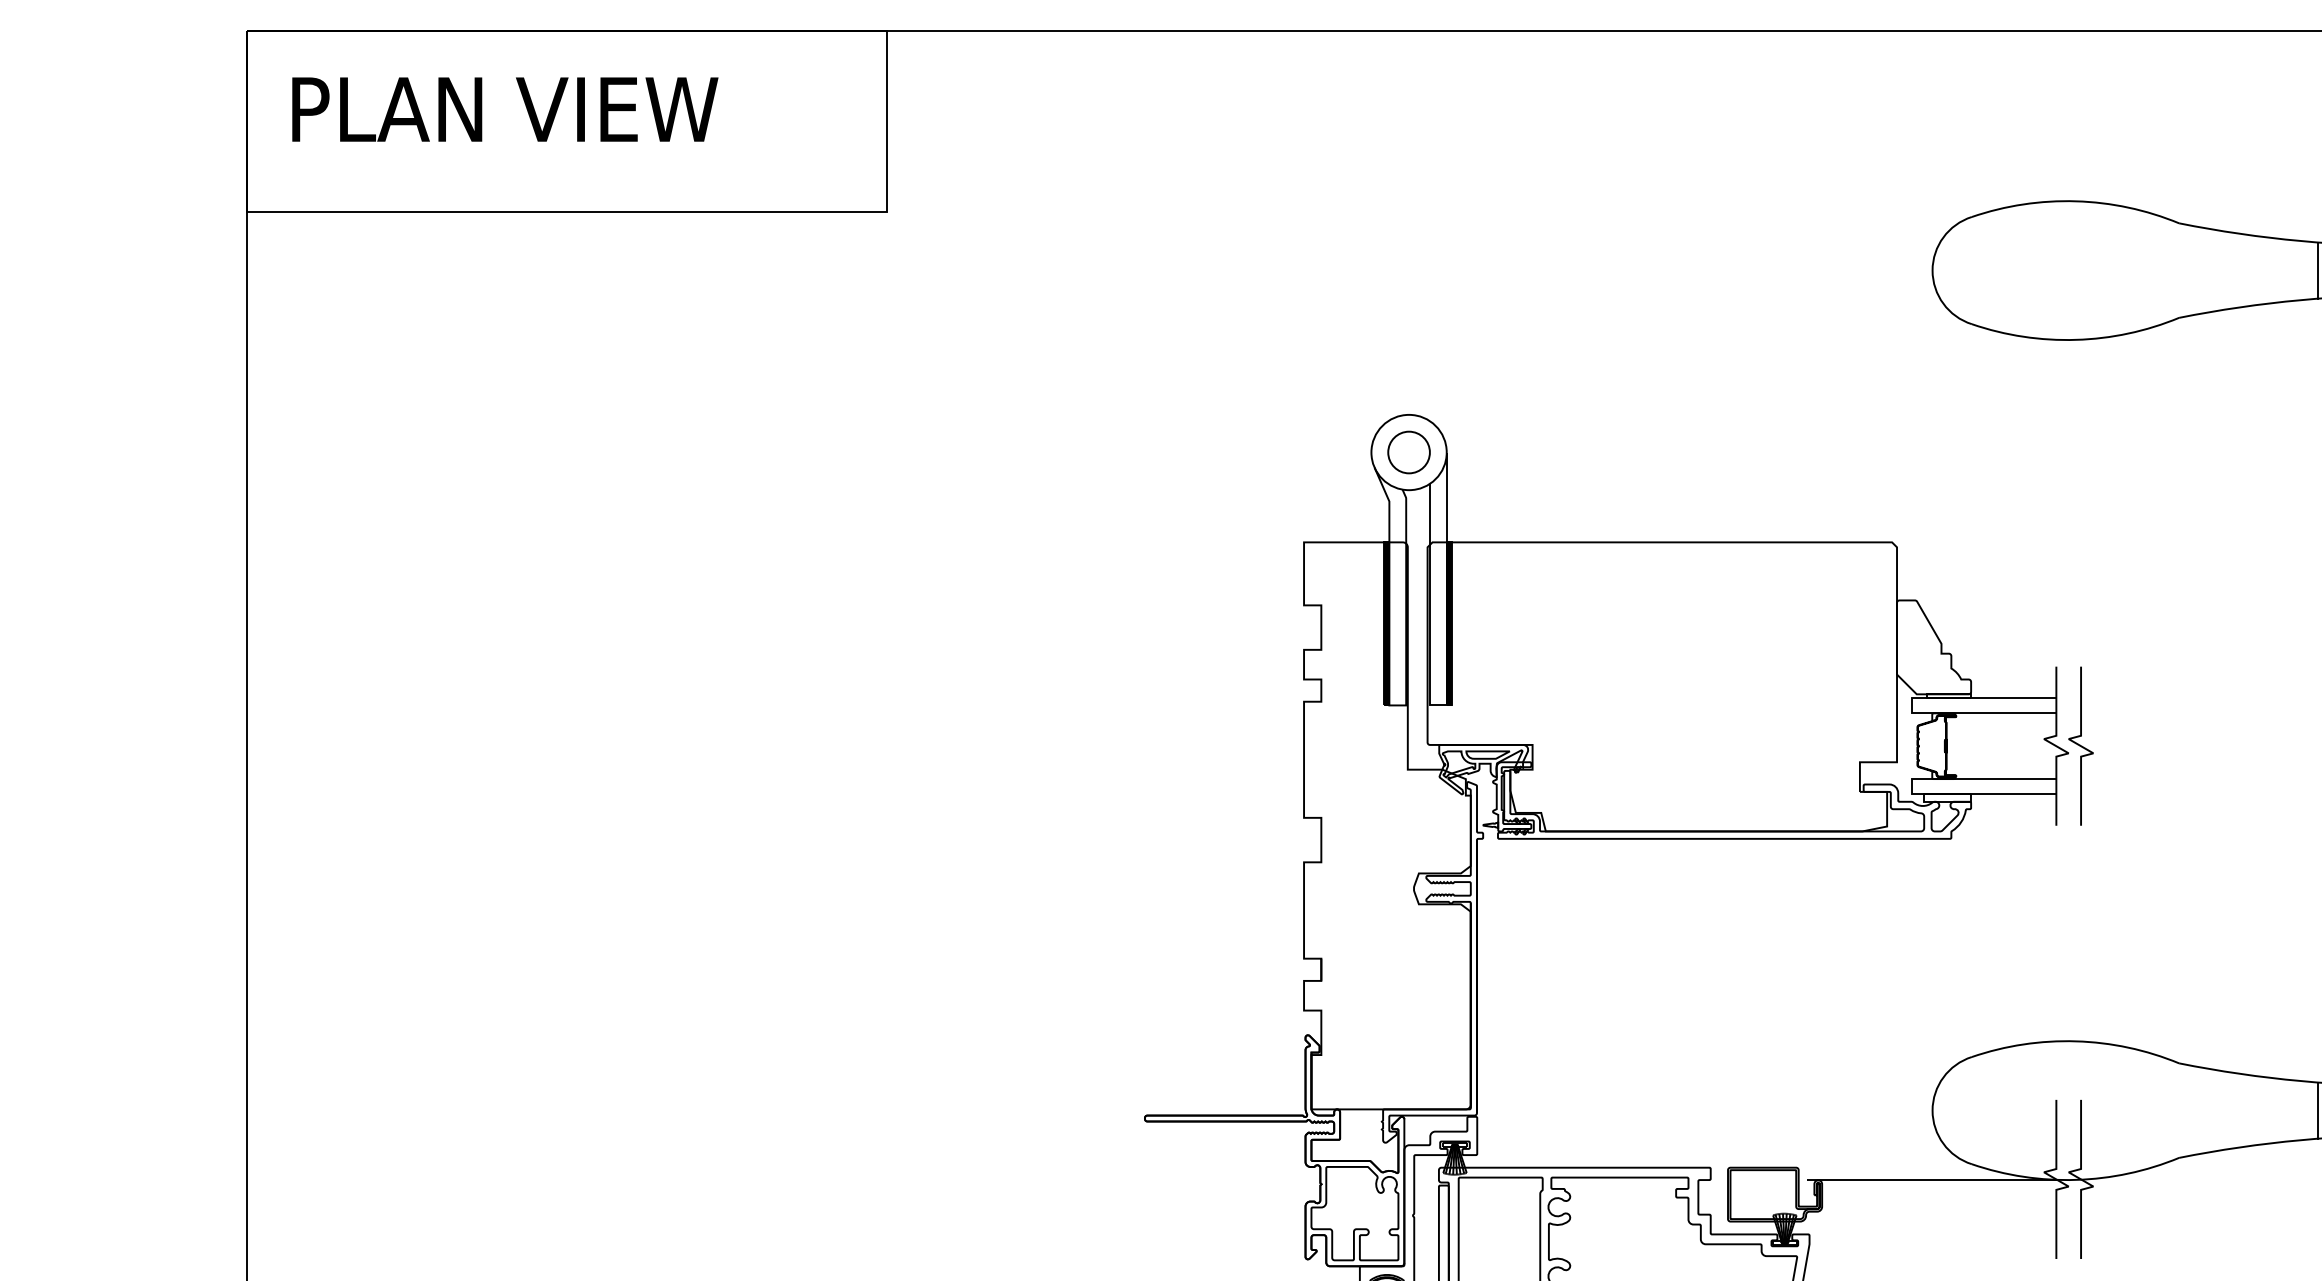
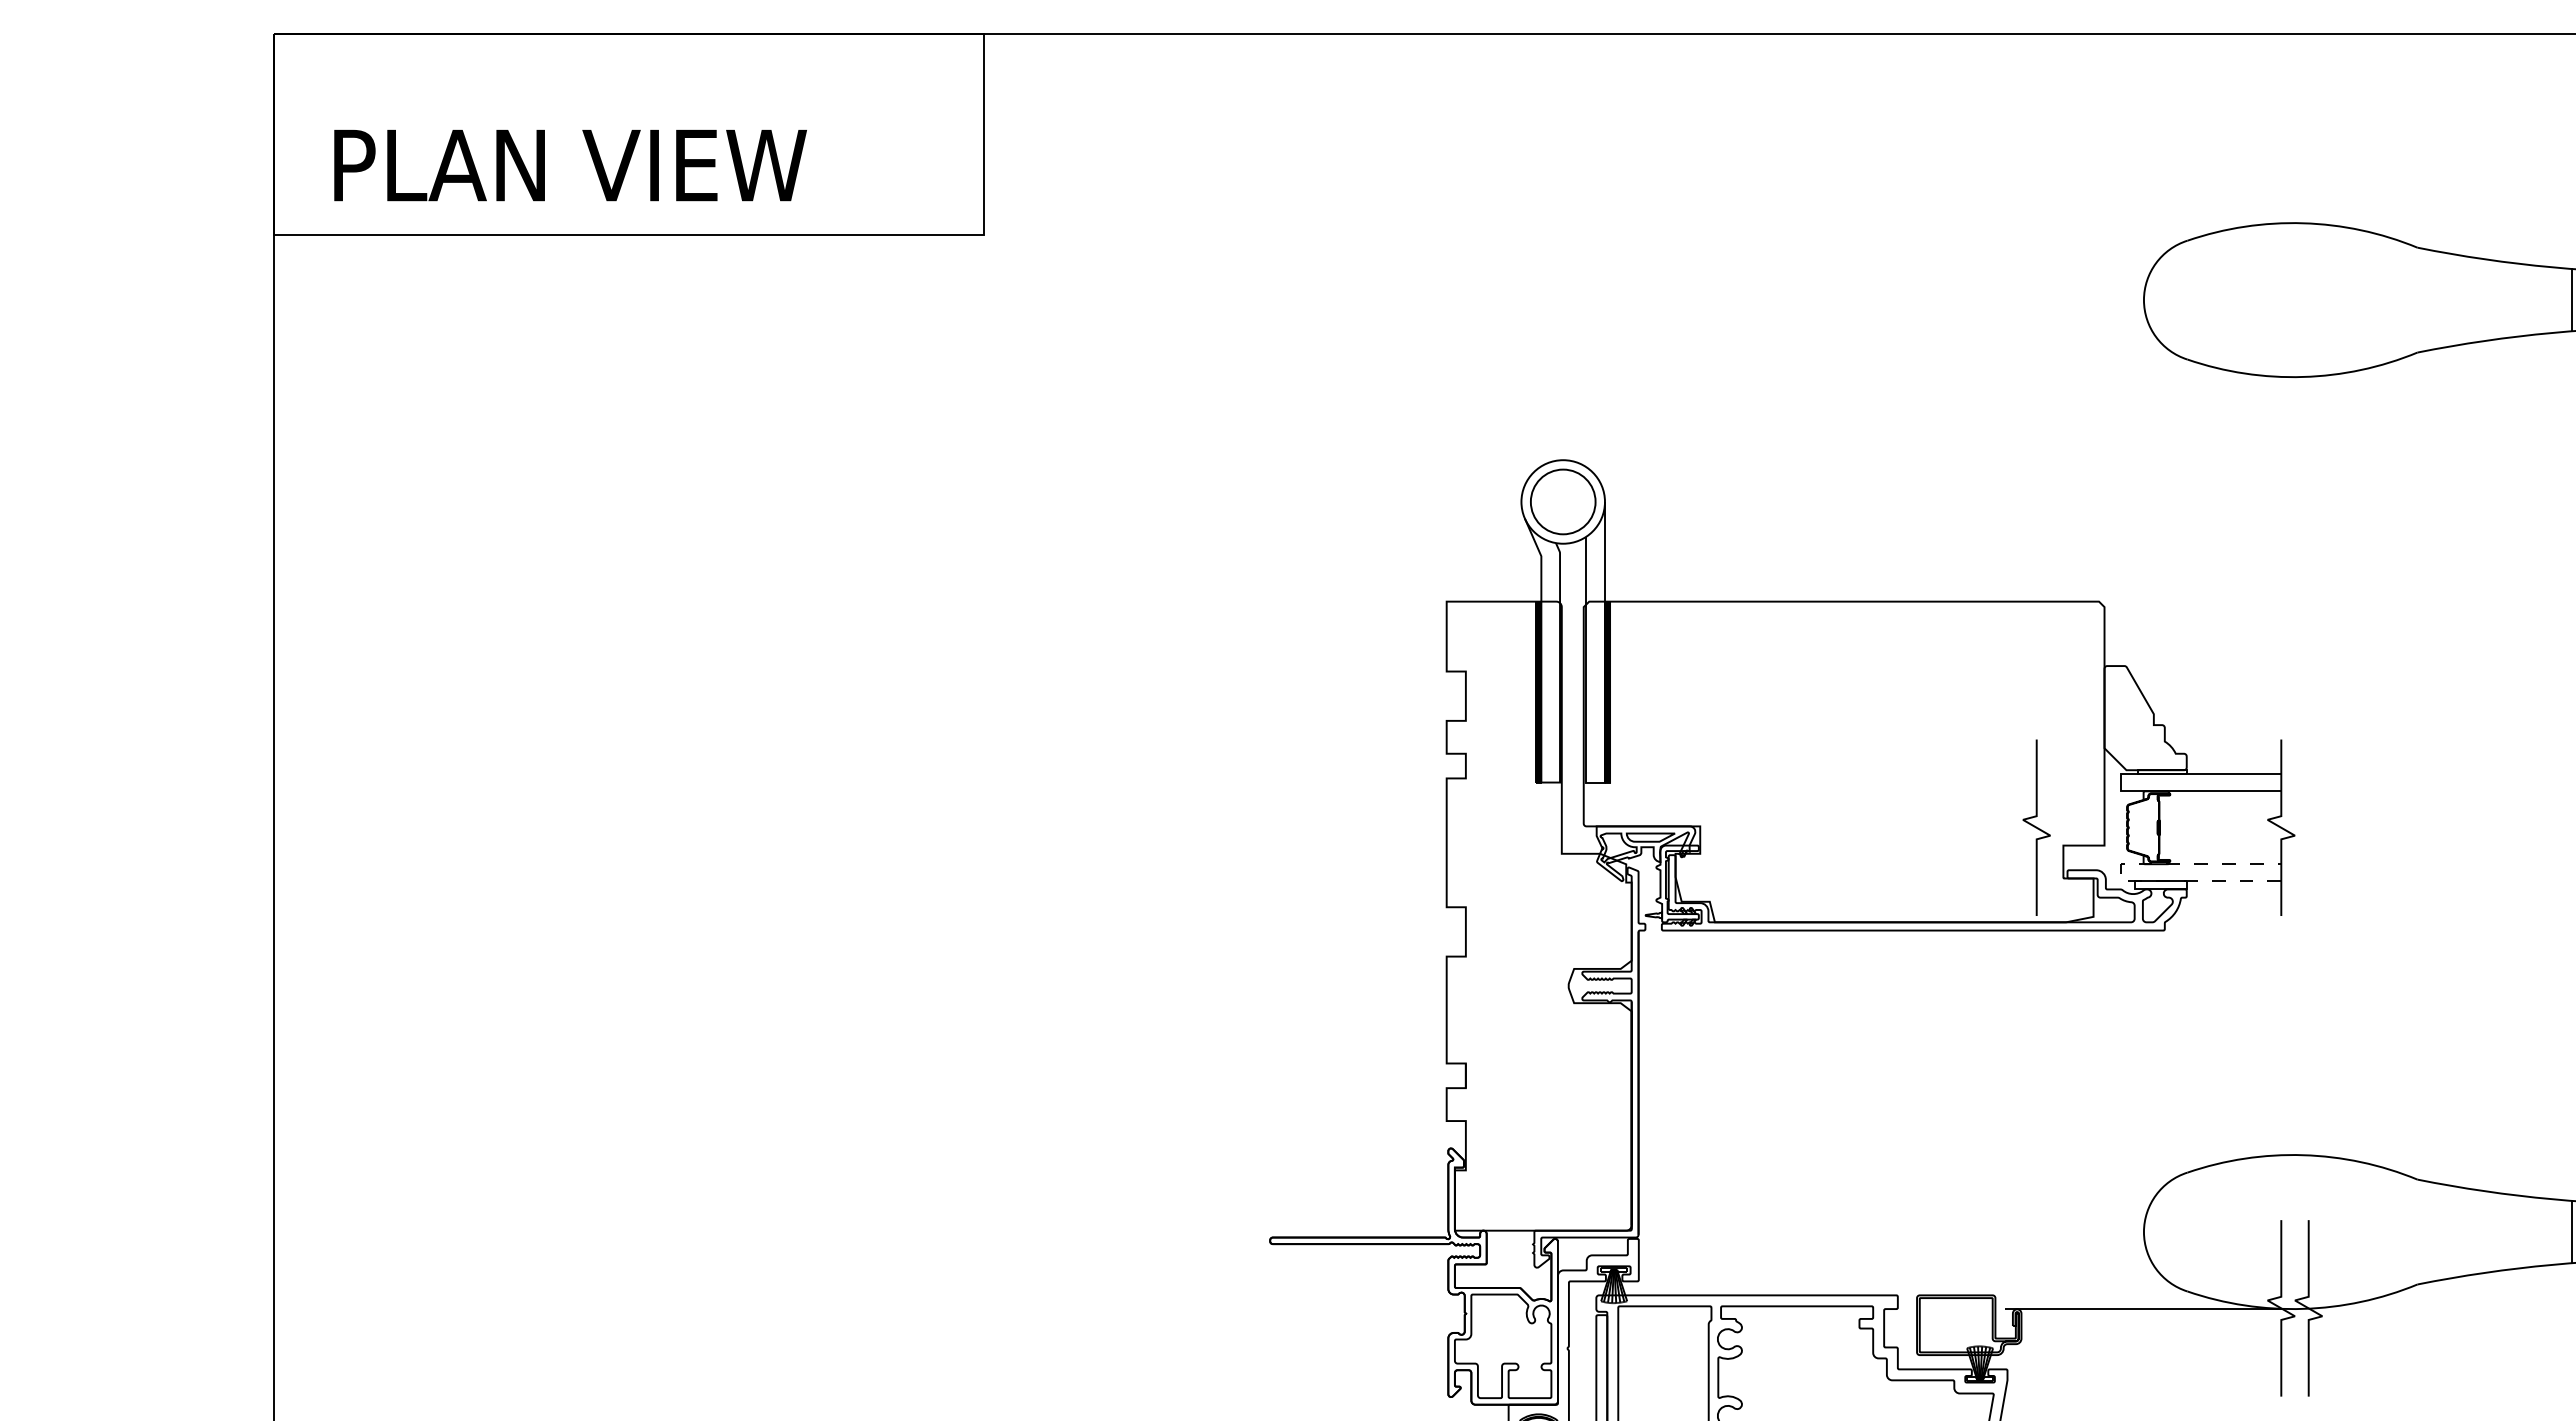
text: (505, 109) -> (570, 165), moved
circle: (1409, 452) -> (1563, 501), size x1.4
curve: (2080, 745) -> (2036, 827), moved
line: (1911, 786) -> (2120, 872), solid -> dashed

